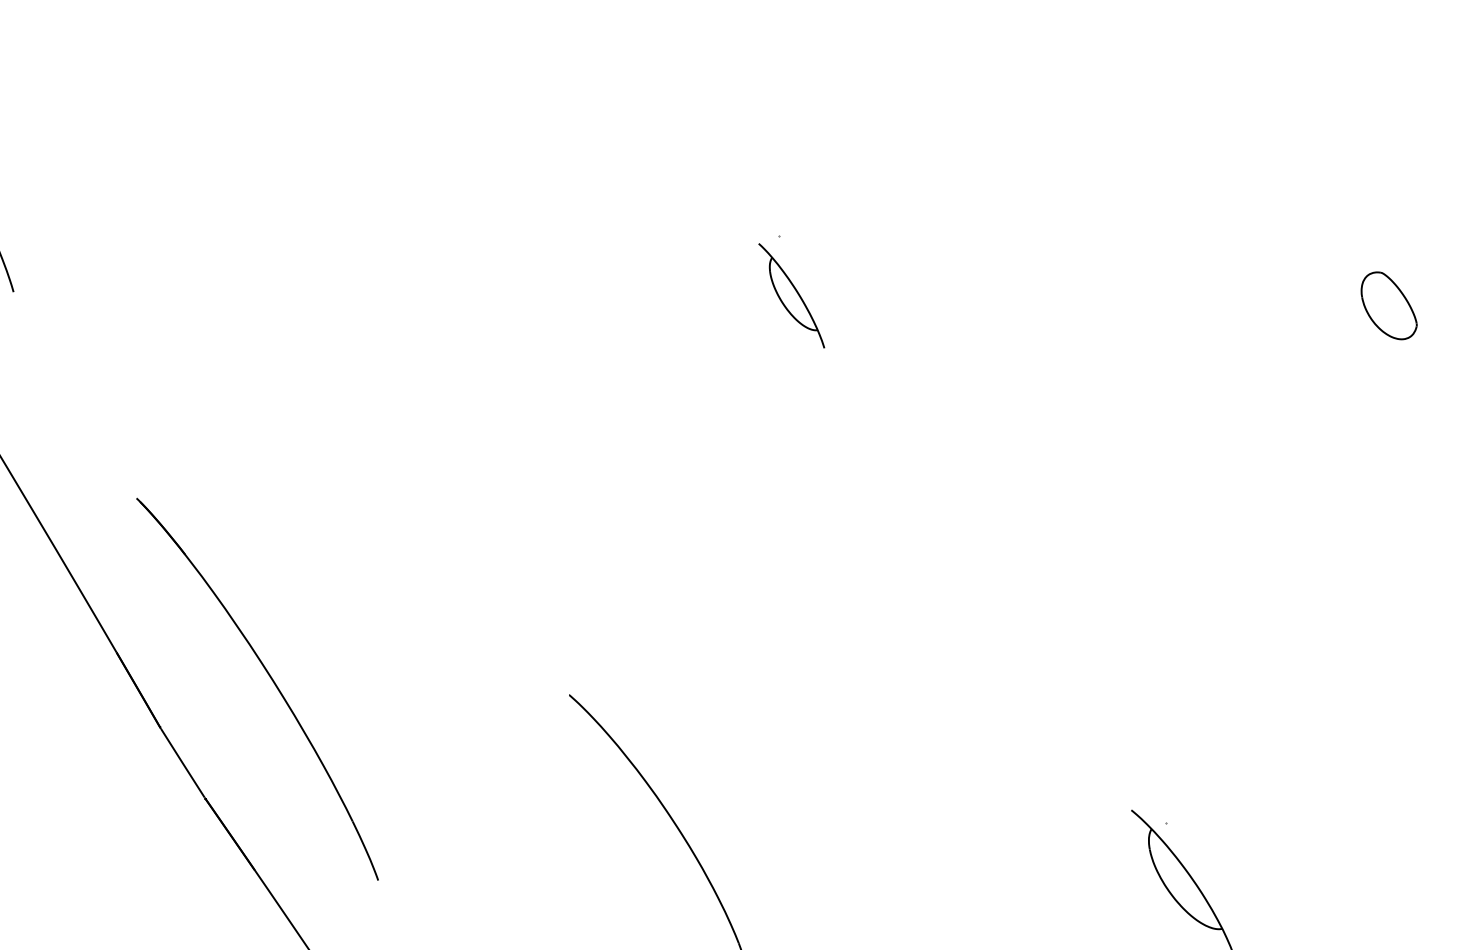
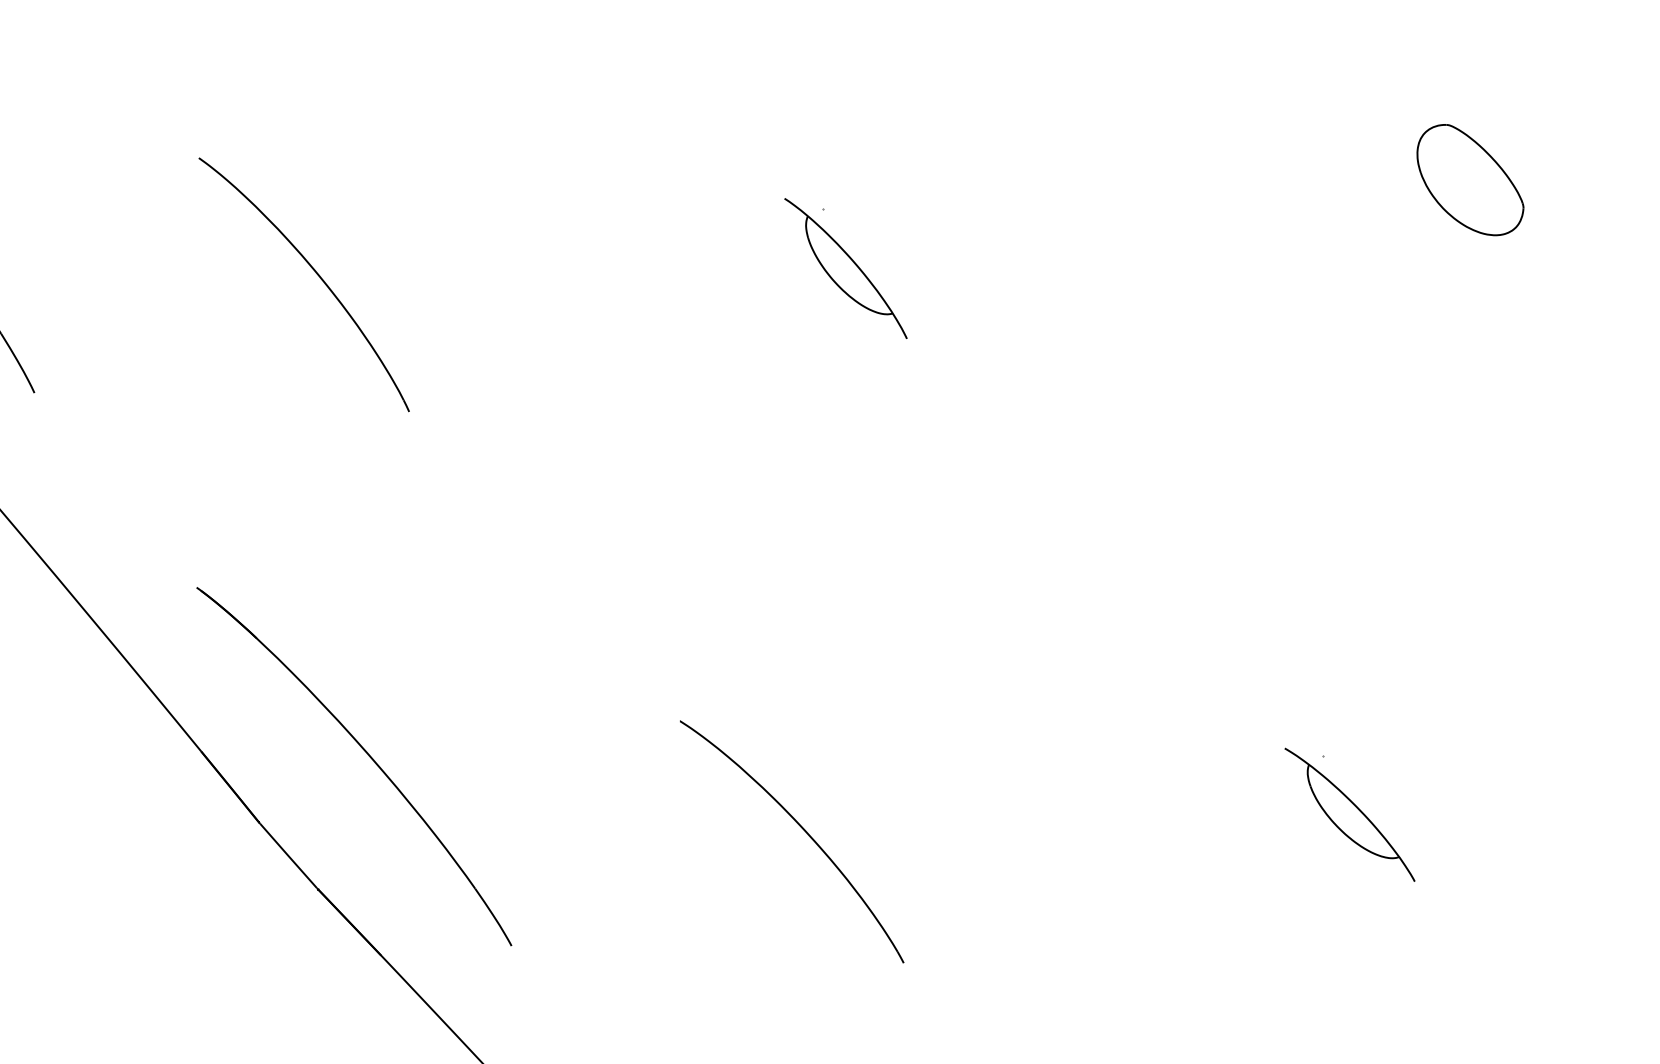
part: (295, 222) -> (316, 274), added
part: (791, 295) -> (845, 268), size x1.43
part: (1389, 306) -> (1470, 180), size x1.67

